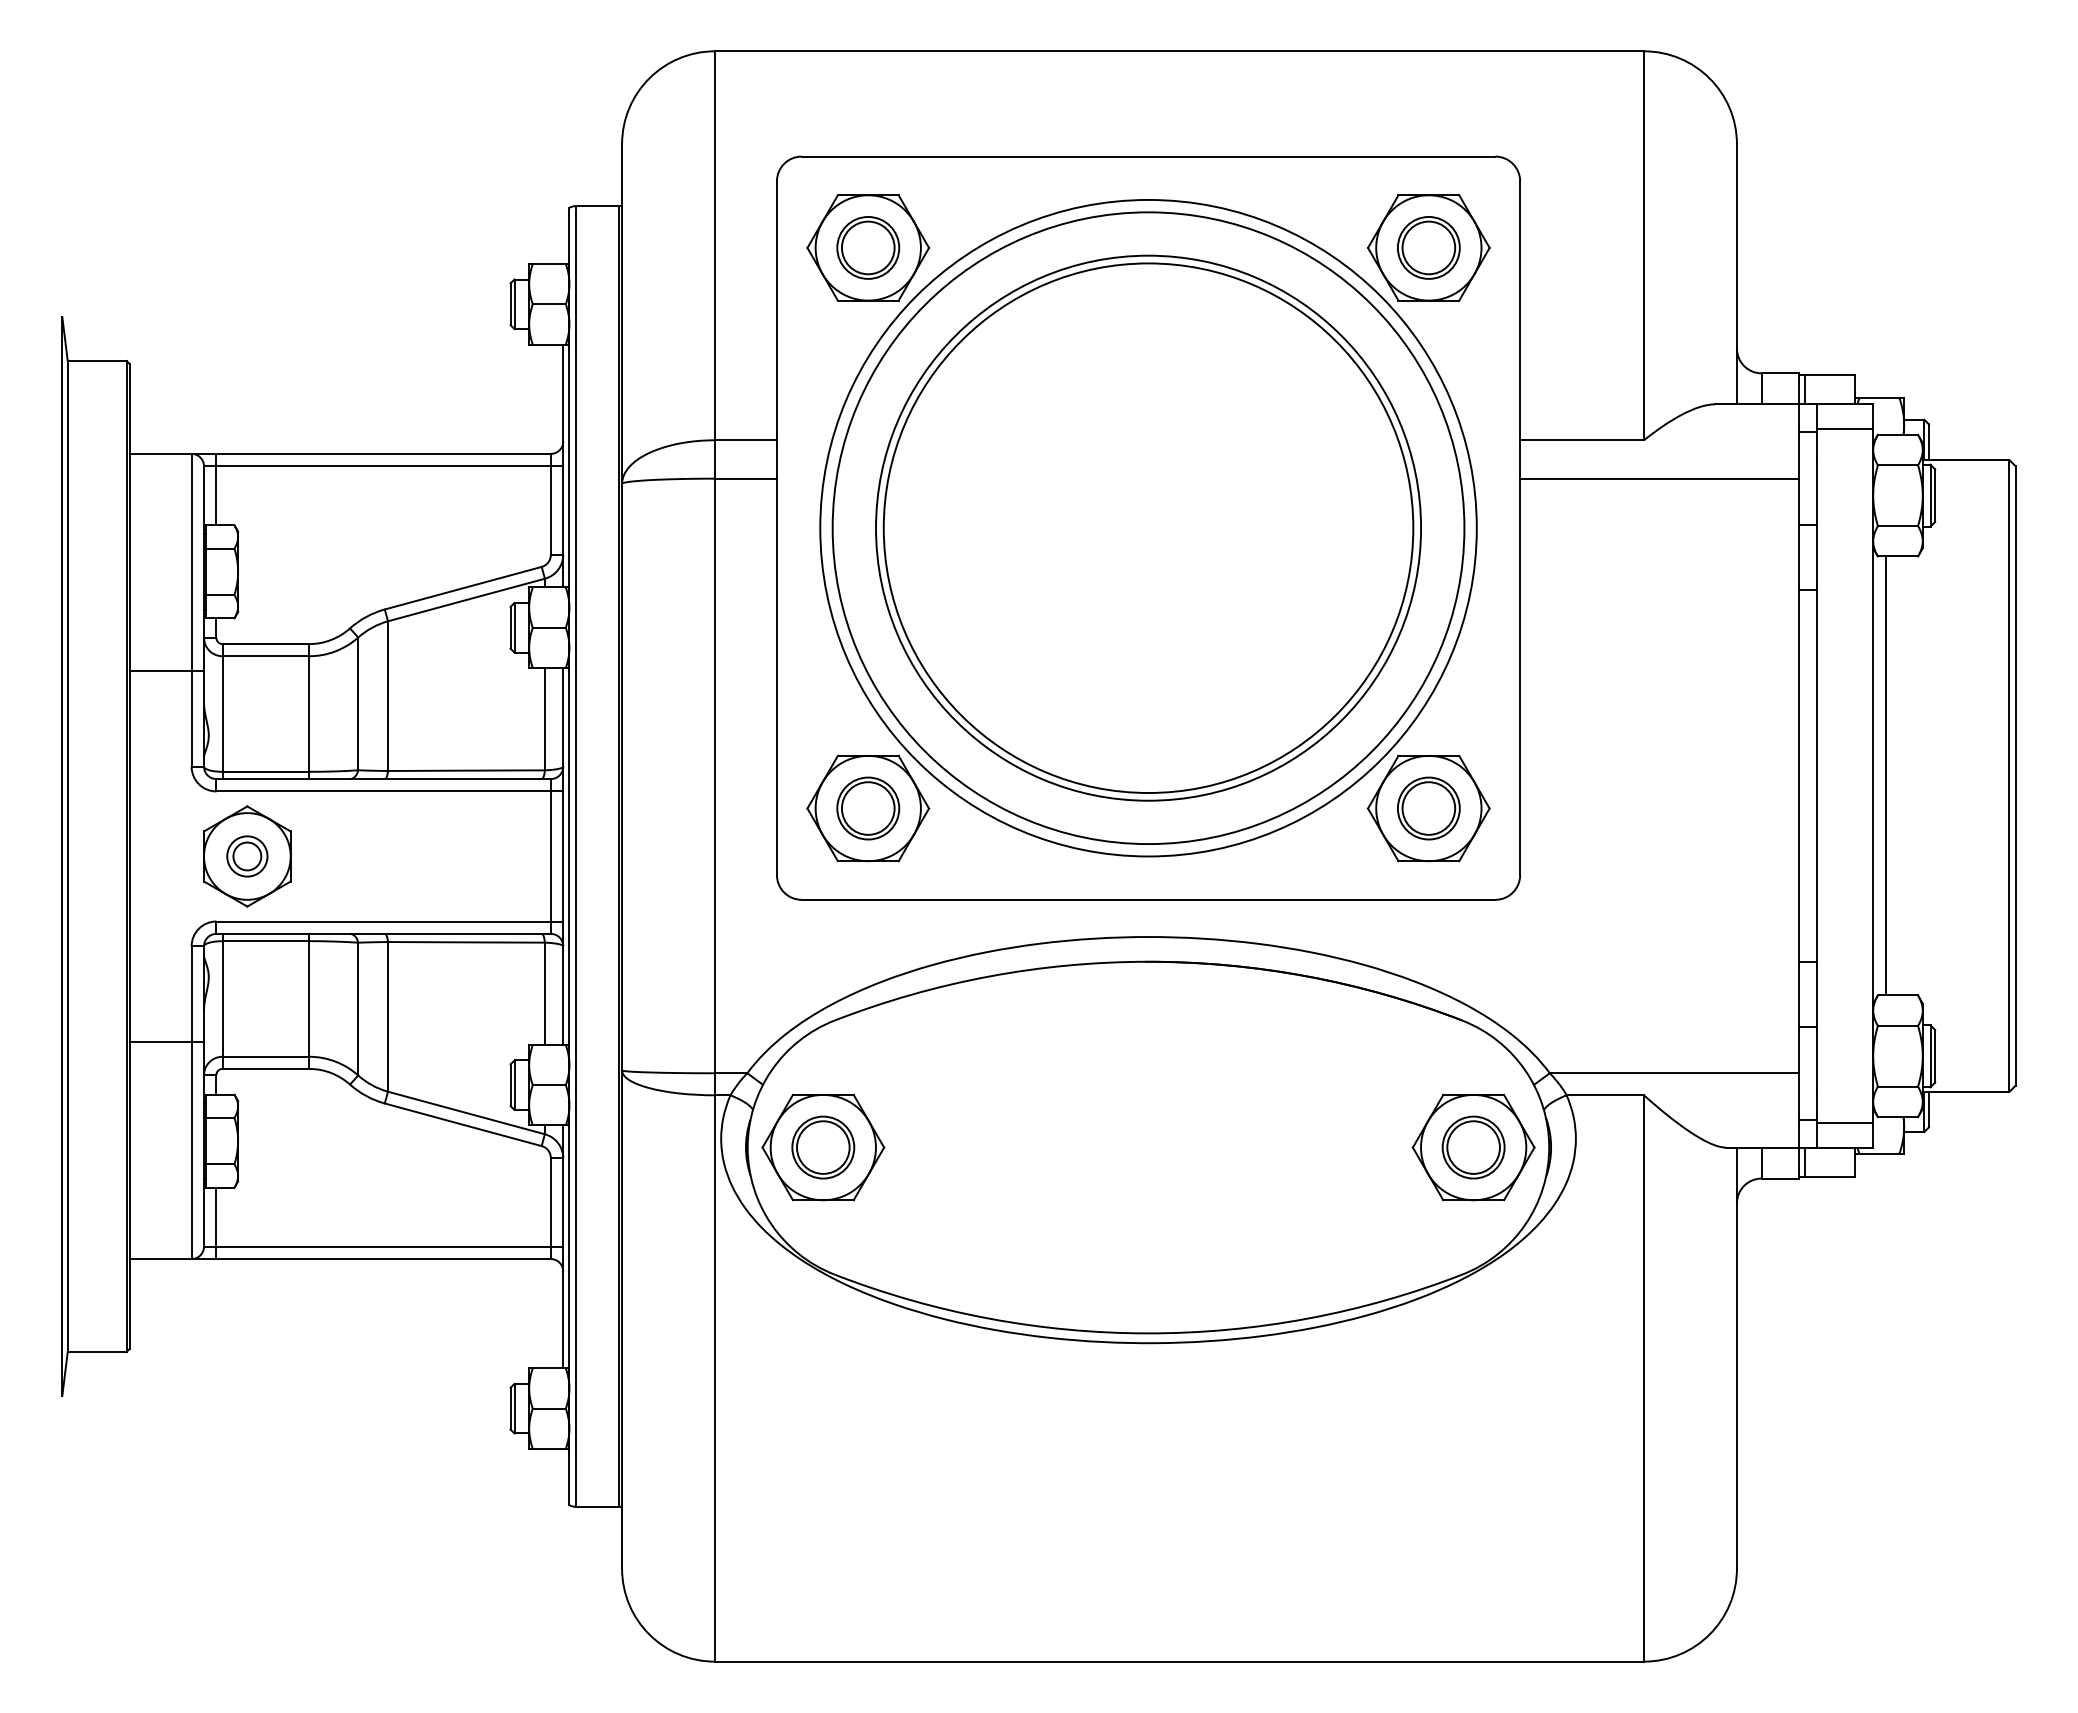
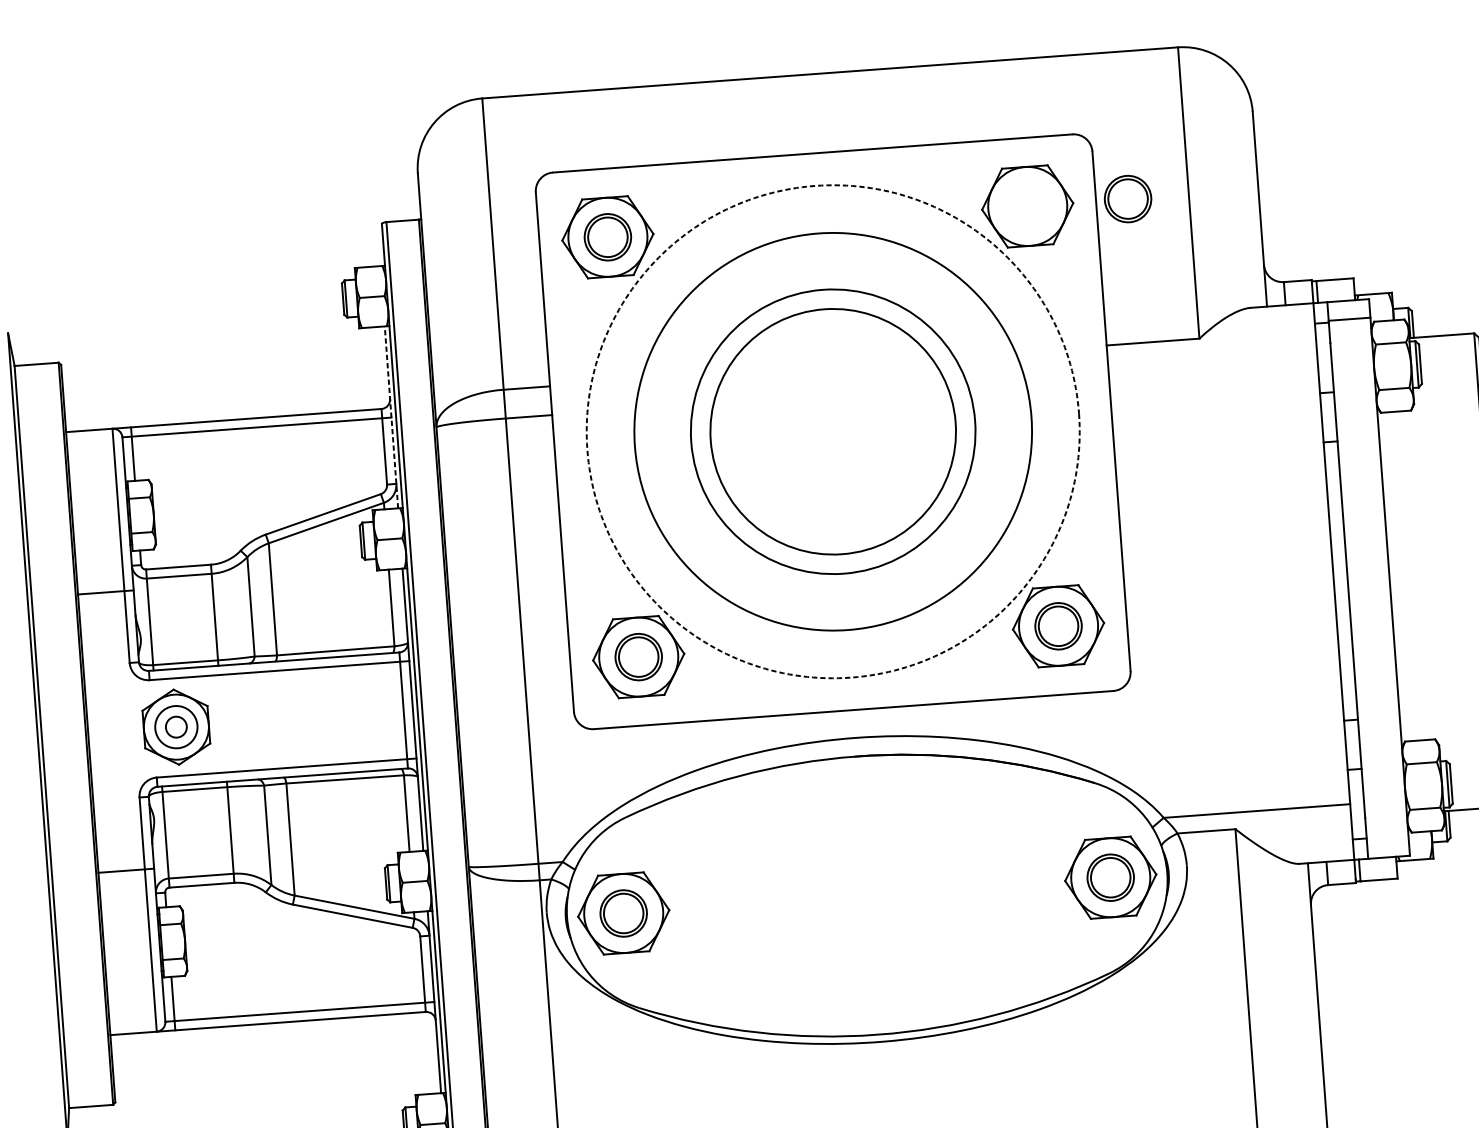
part: (1428, 247) -> (1127, 198), moved
line: (563, 465) -> (391, 416), solid -> dashed
line: (1659, 478) -> (1213, 366), removed
circle: (1148, 527) -> (833, 431), size x0.6
circle: (1148, 527) -> (833, 431), solid -> dashed
circle: (1148, 528) -> (833, 431), size x0.6
line: (1885, 775) -> (1398, 576), removed
circle: (247, 856) -> (176, 727), size x1.4
line: (1845, 1122) -> (1387, 838), removed

